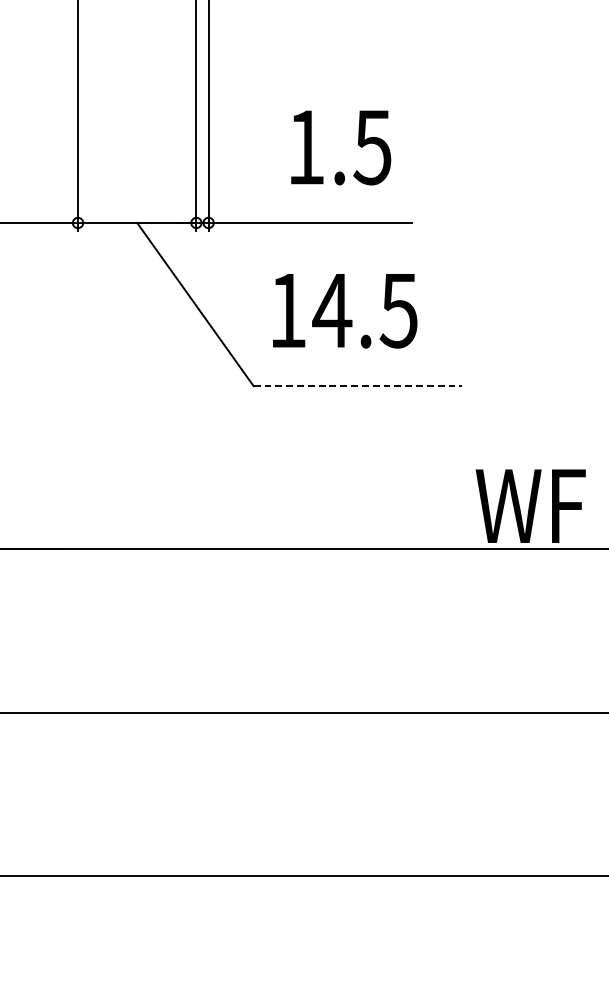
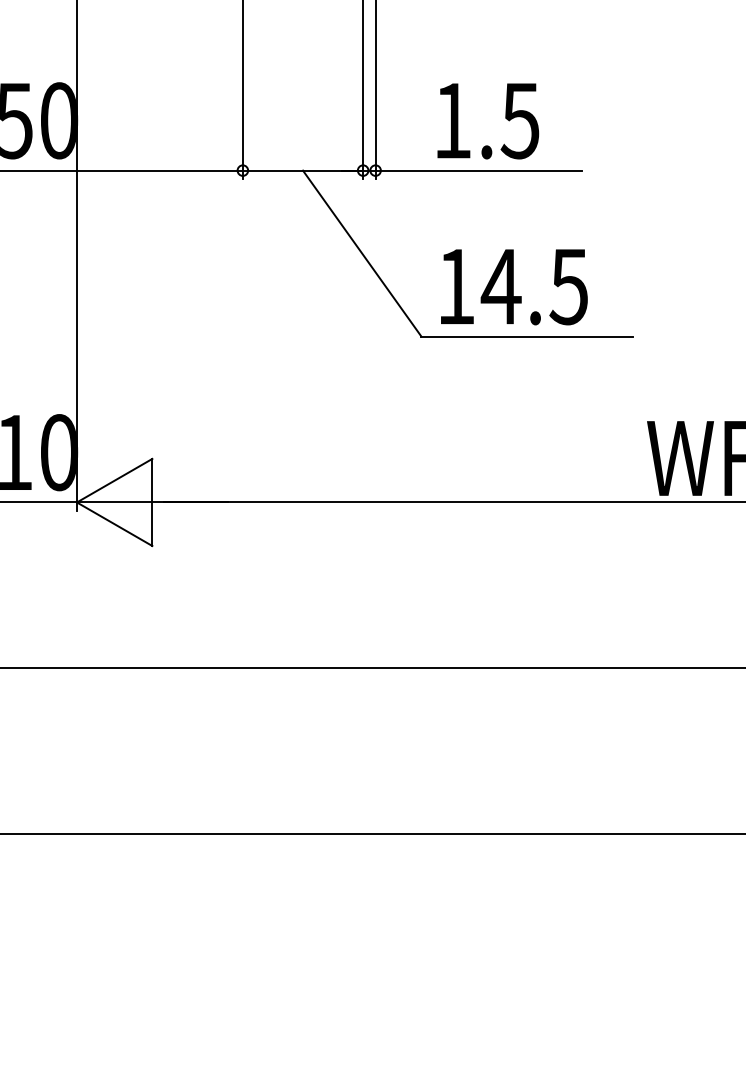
text: (341, 148) -> (488, 121), moved
text: (345, 311) -> (514, 287), moved
line: (358, 386) -> (527, 336), dashed -> solid

